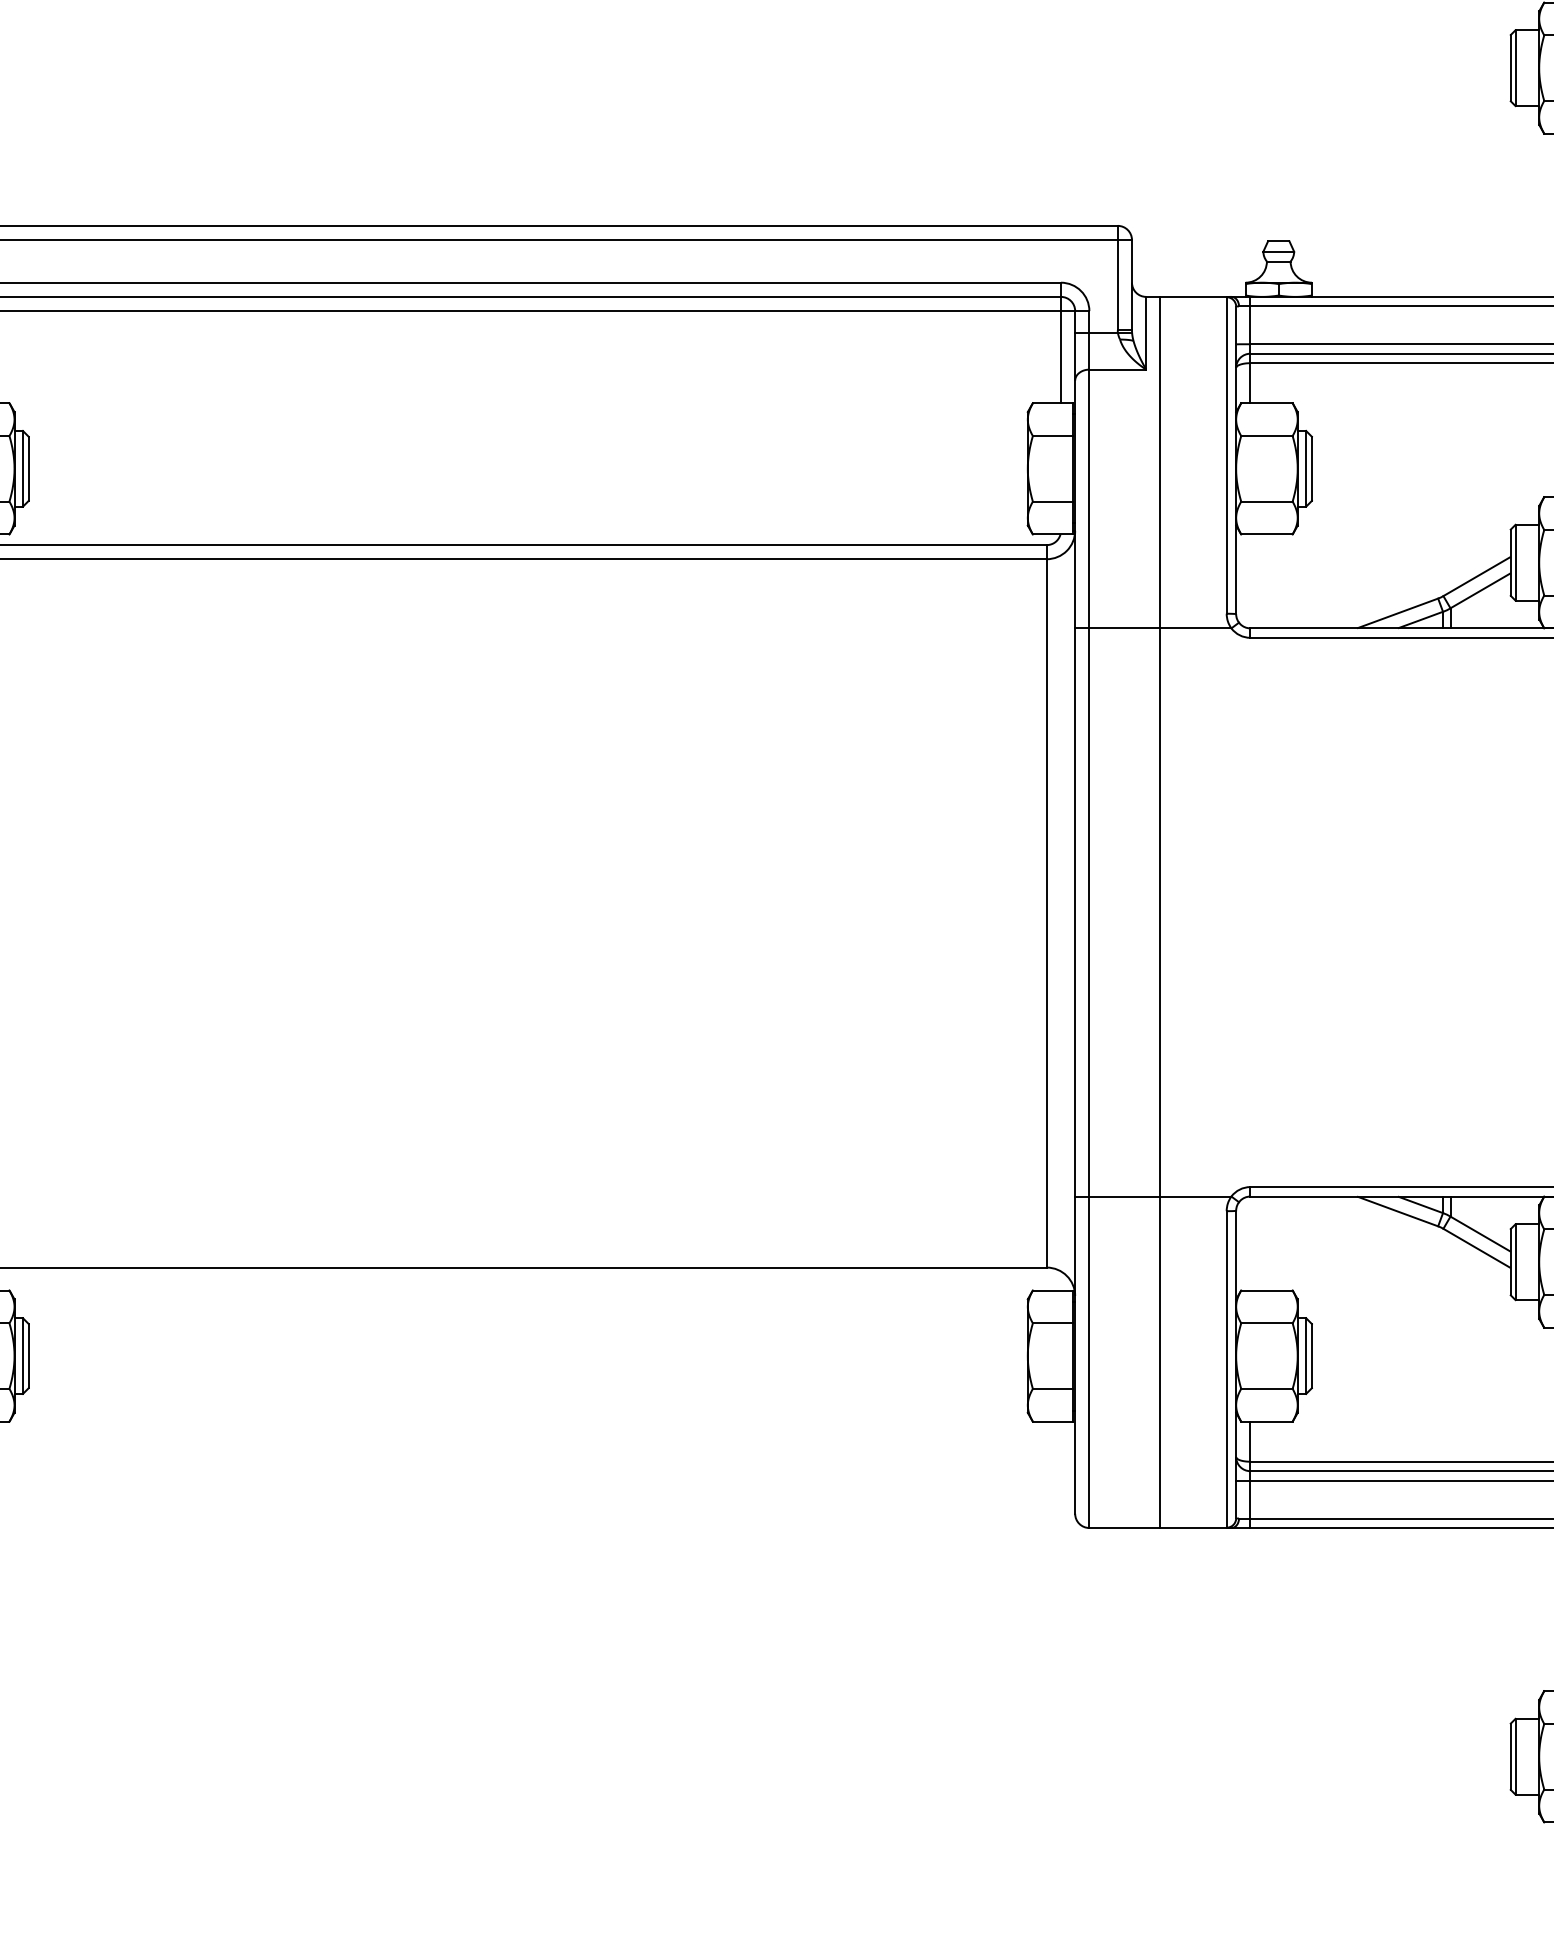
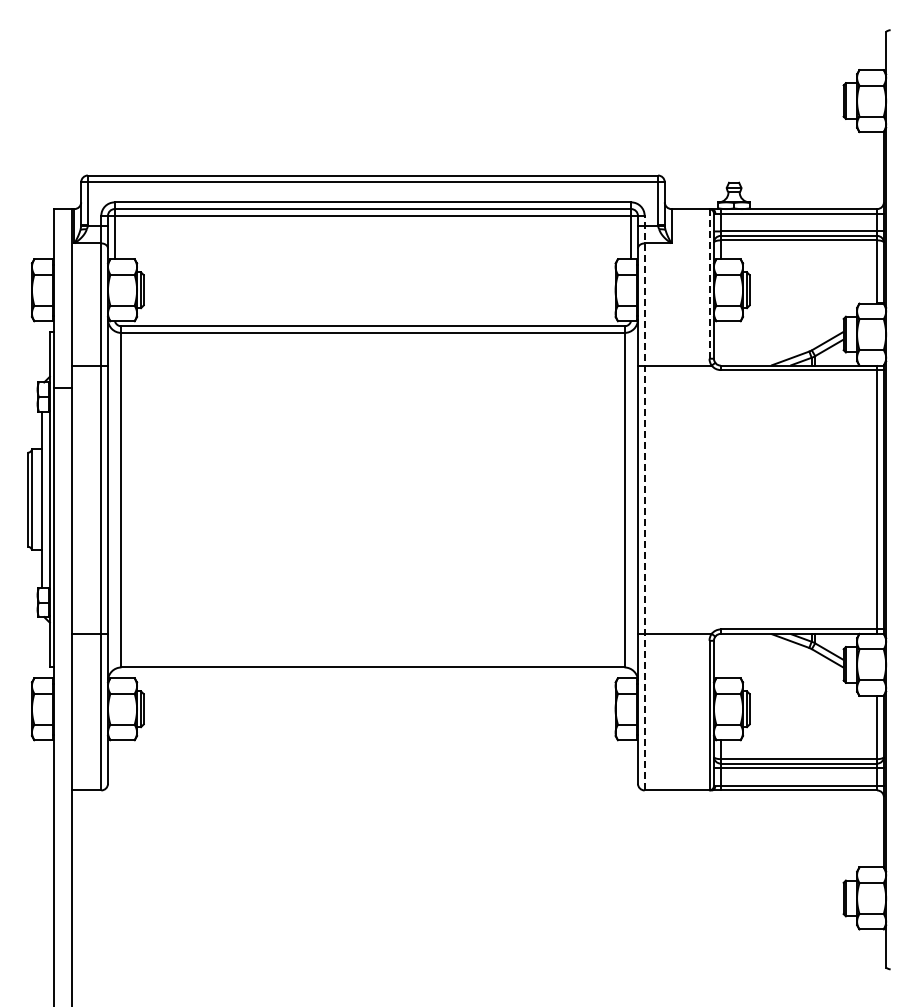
line: (1226, 454) -> (709, 283), solid -> dashed
line: (1161, 911) -> (678, 499), removed
line: (1089, 918) -> (644, 502), solid -> dashed

